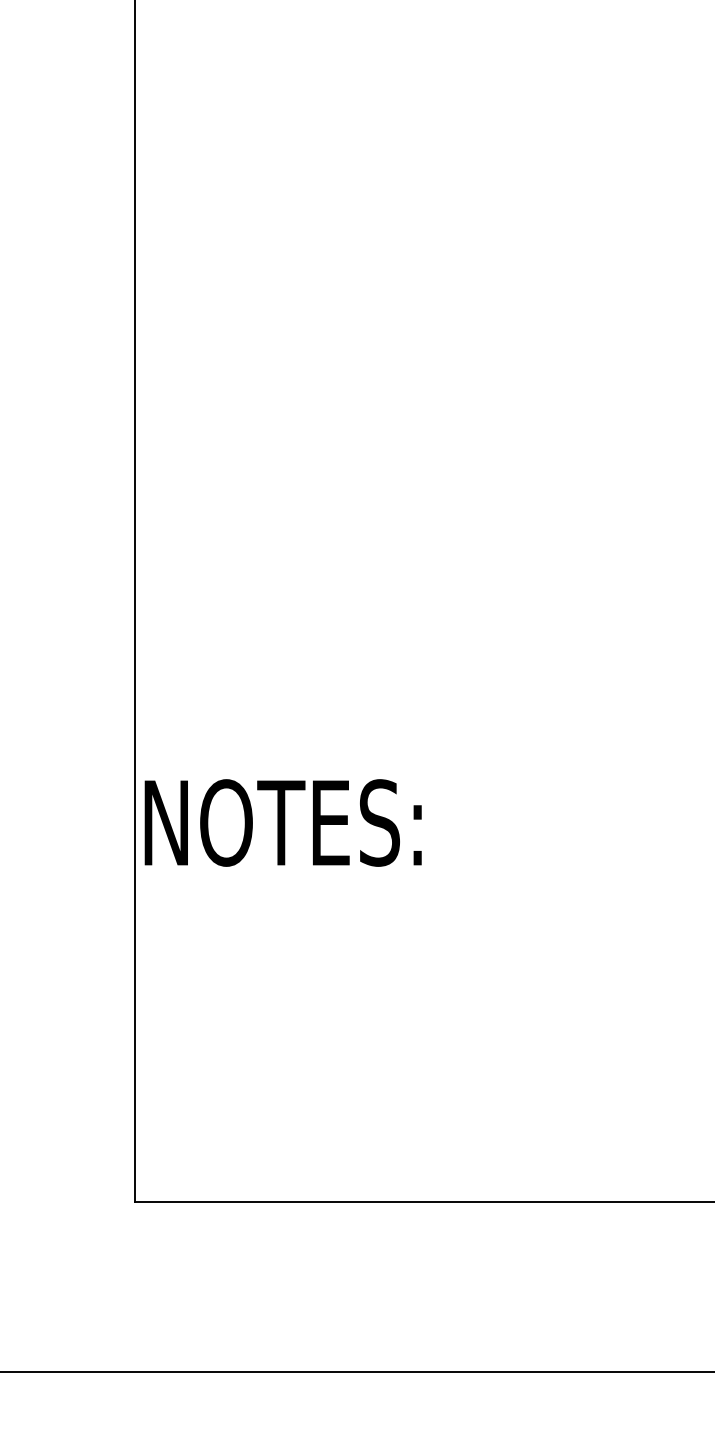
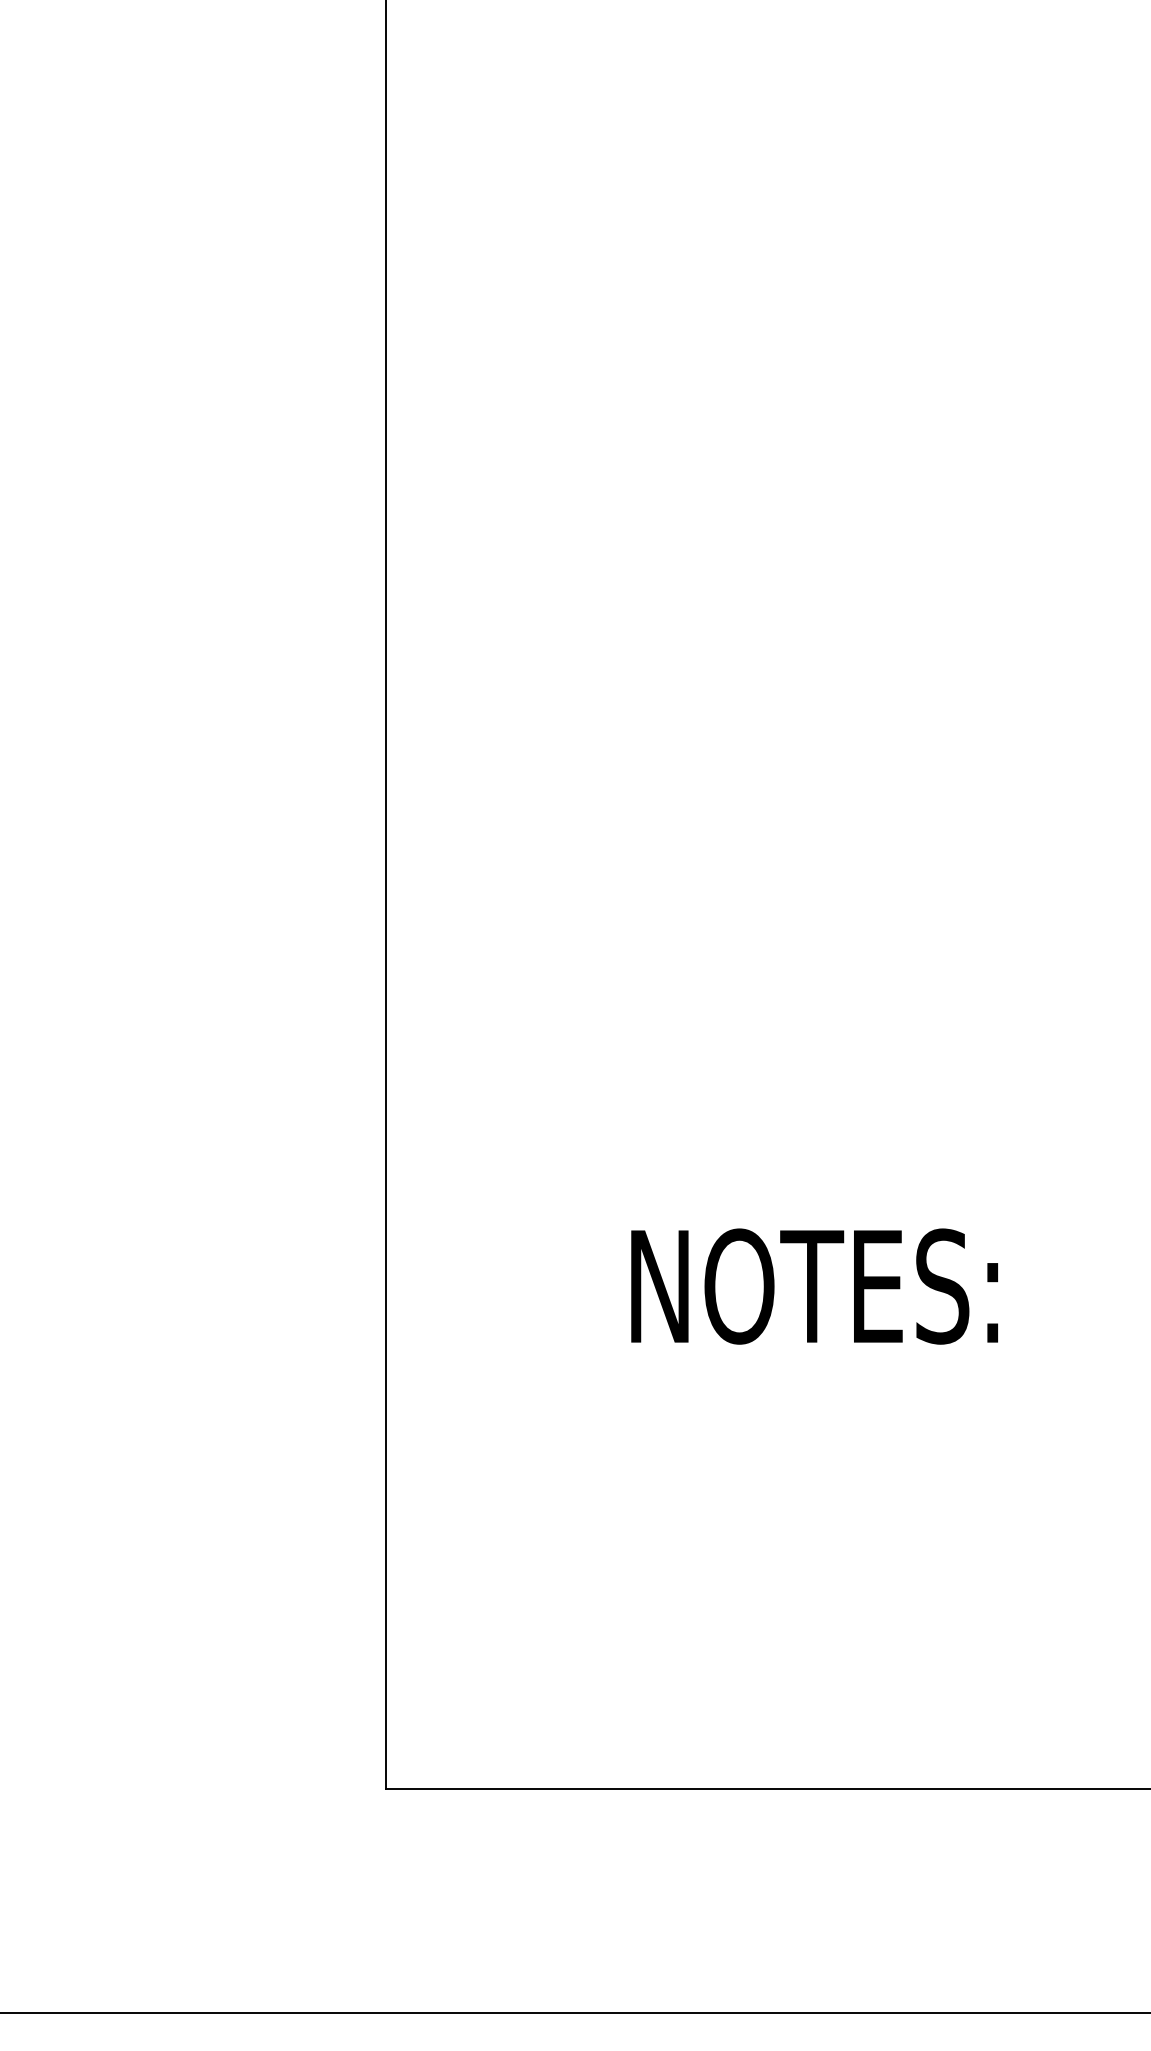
text: (283, 822) -> (814, 1286), moved

